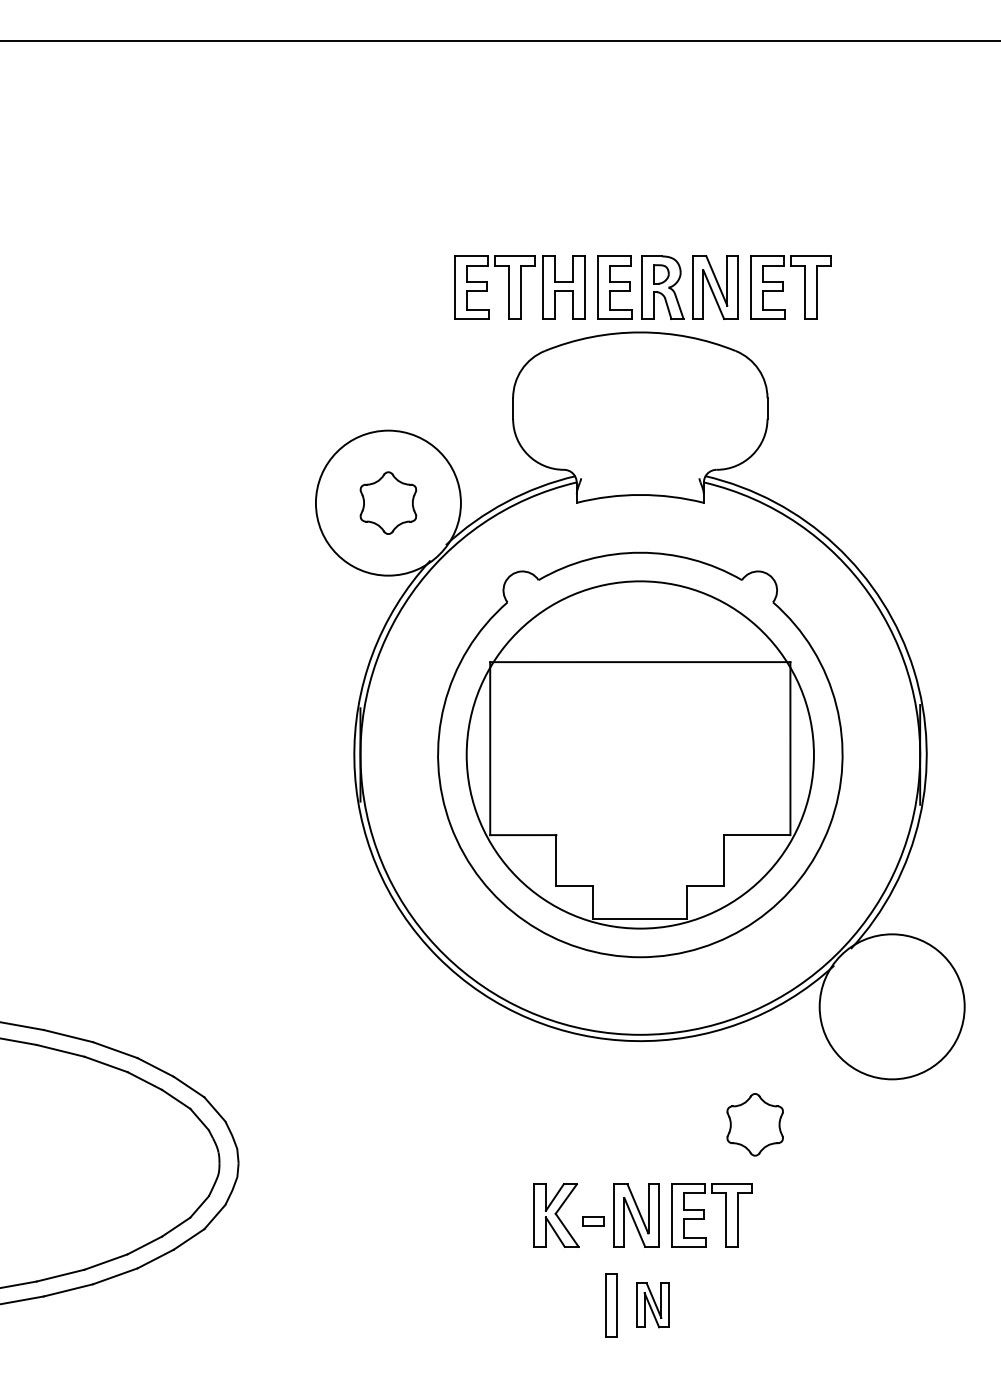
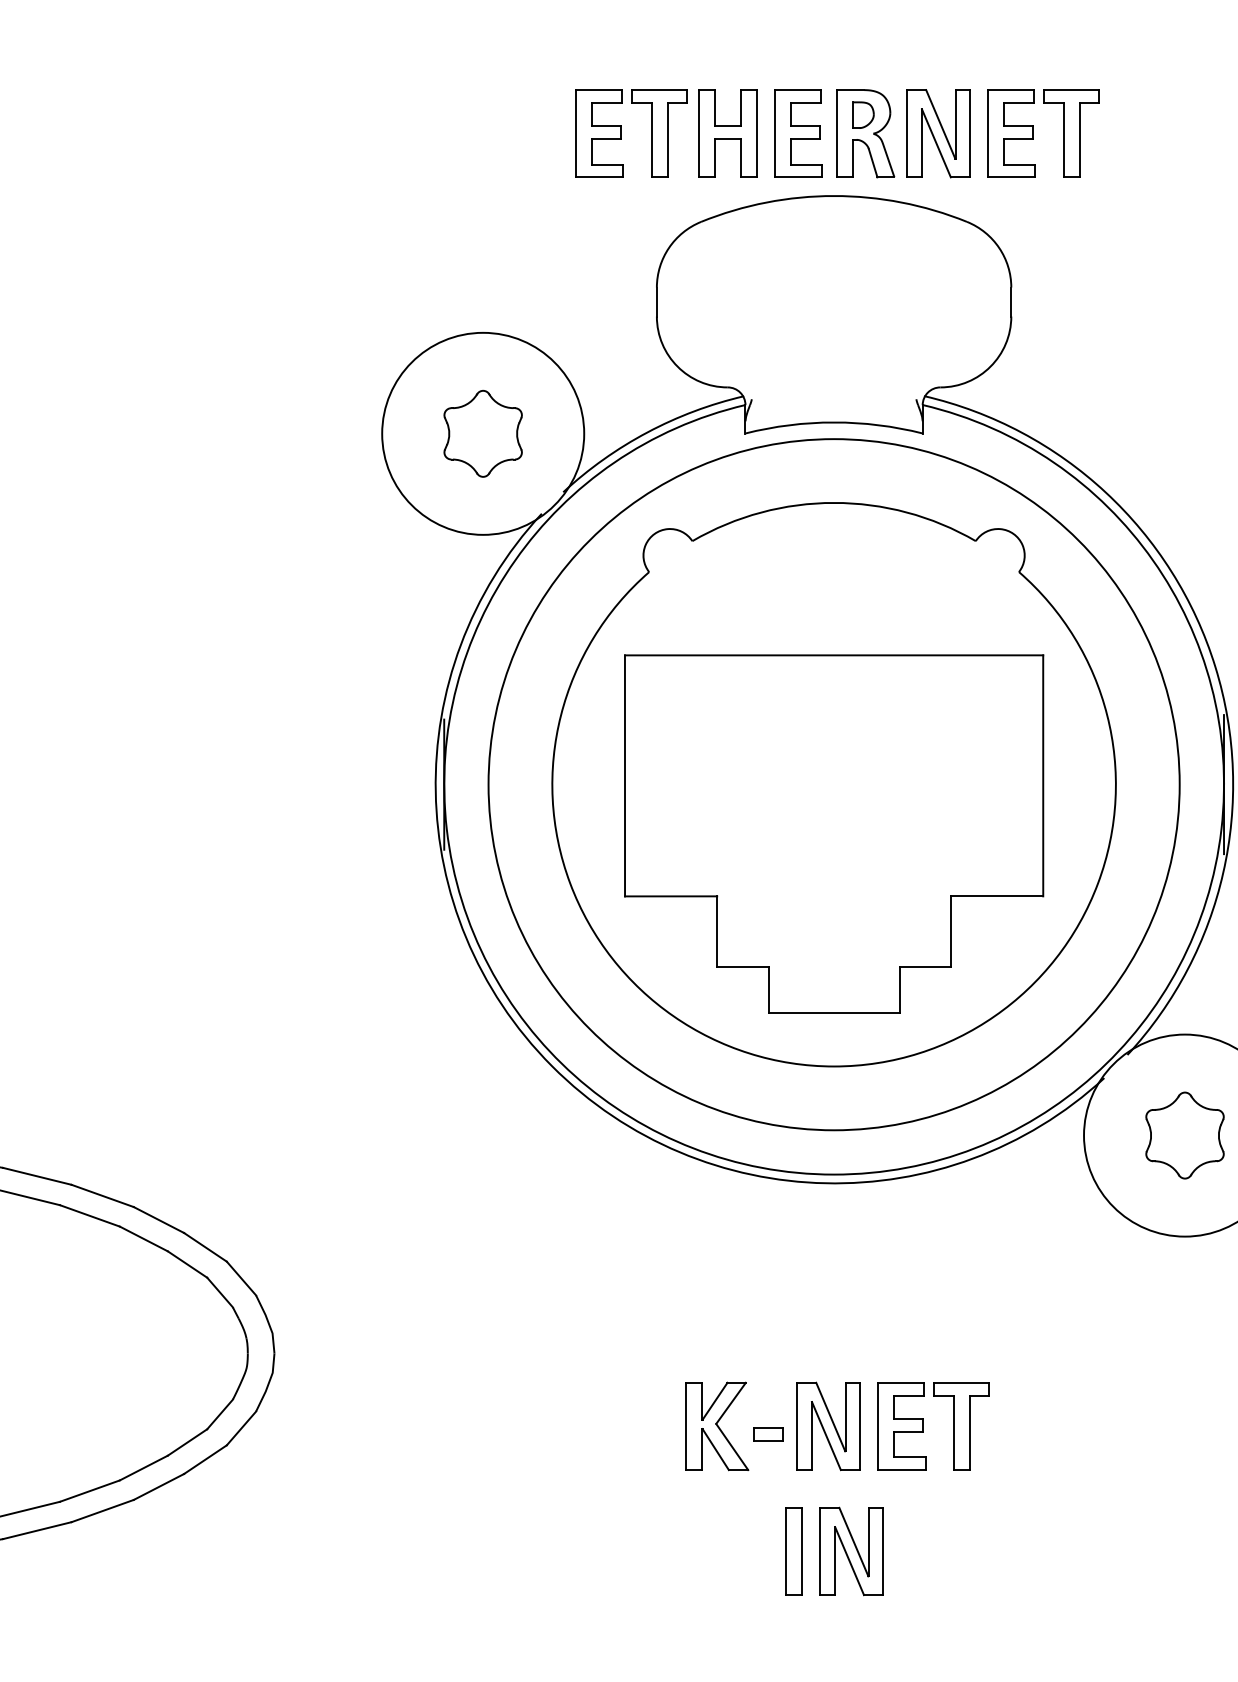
circle: (640, 754) -> (834, 784), size x1.43
part: (754, 1124) -> (1184, 1135), moved
part: (652, 1305) -> (851, 1551), size x1.43

